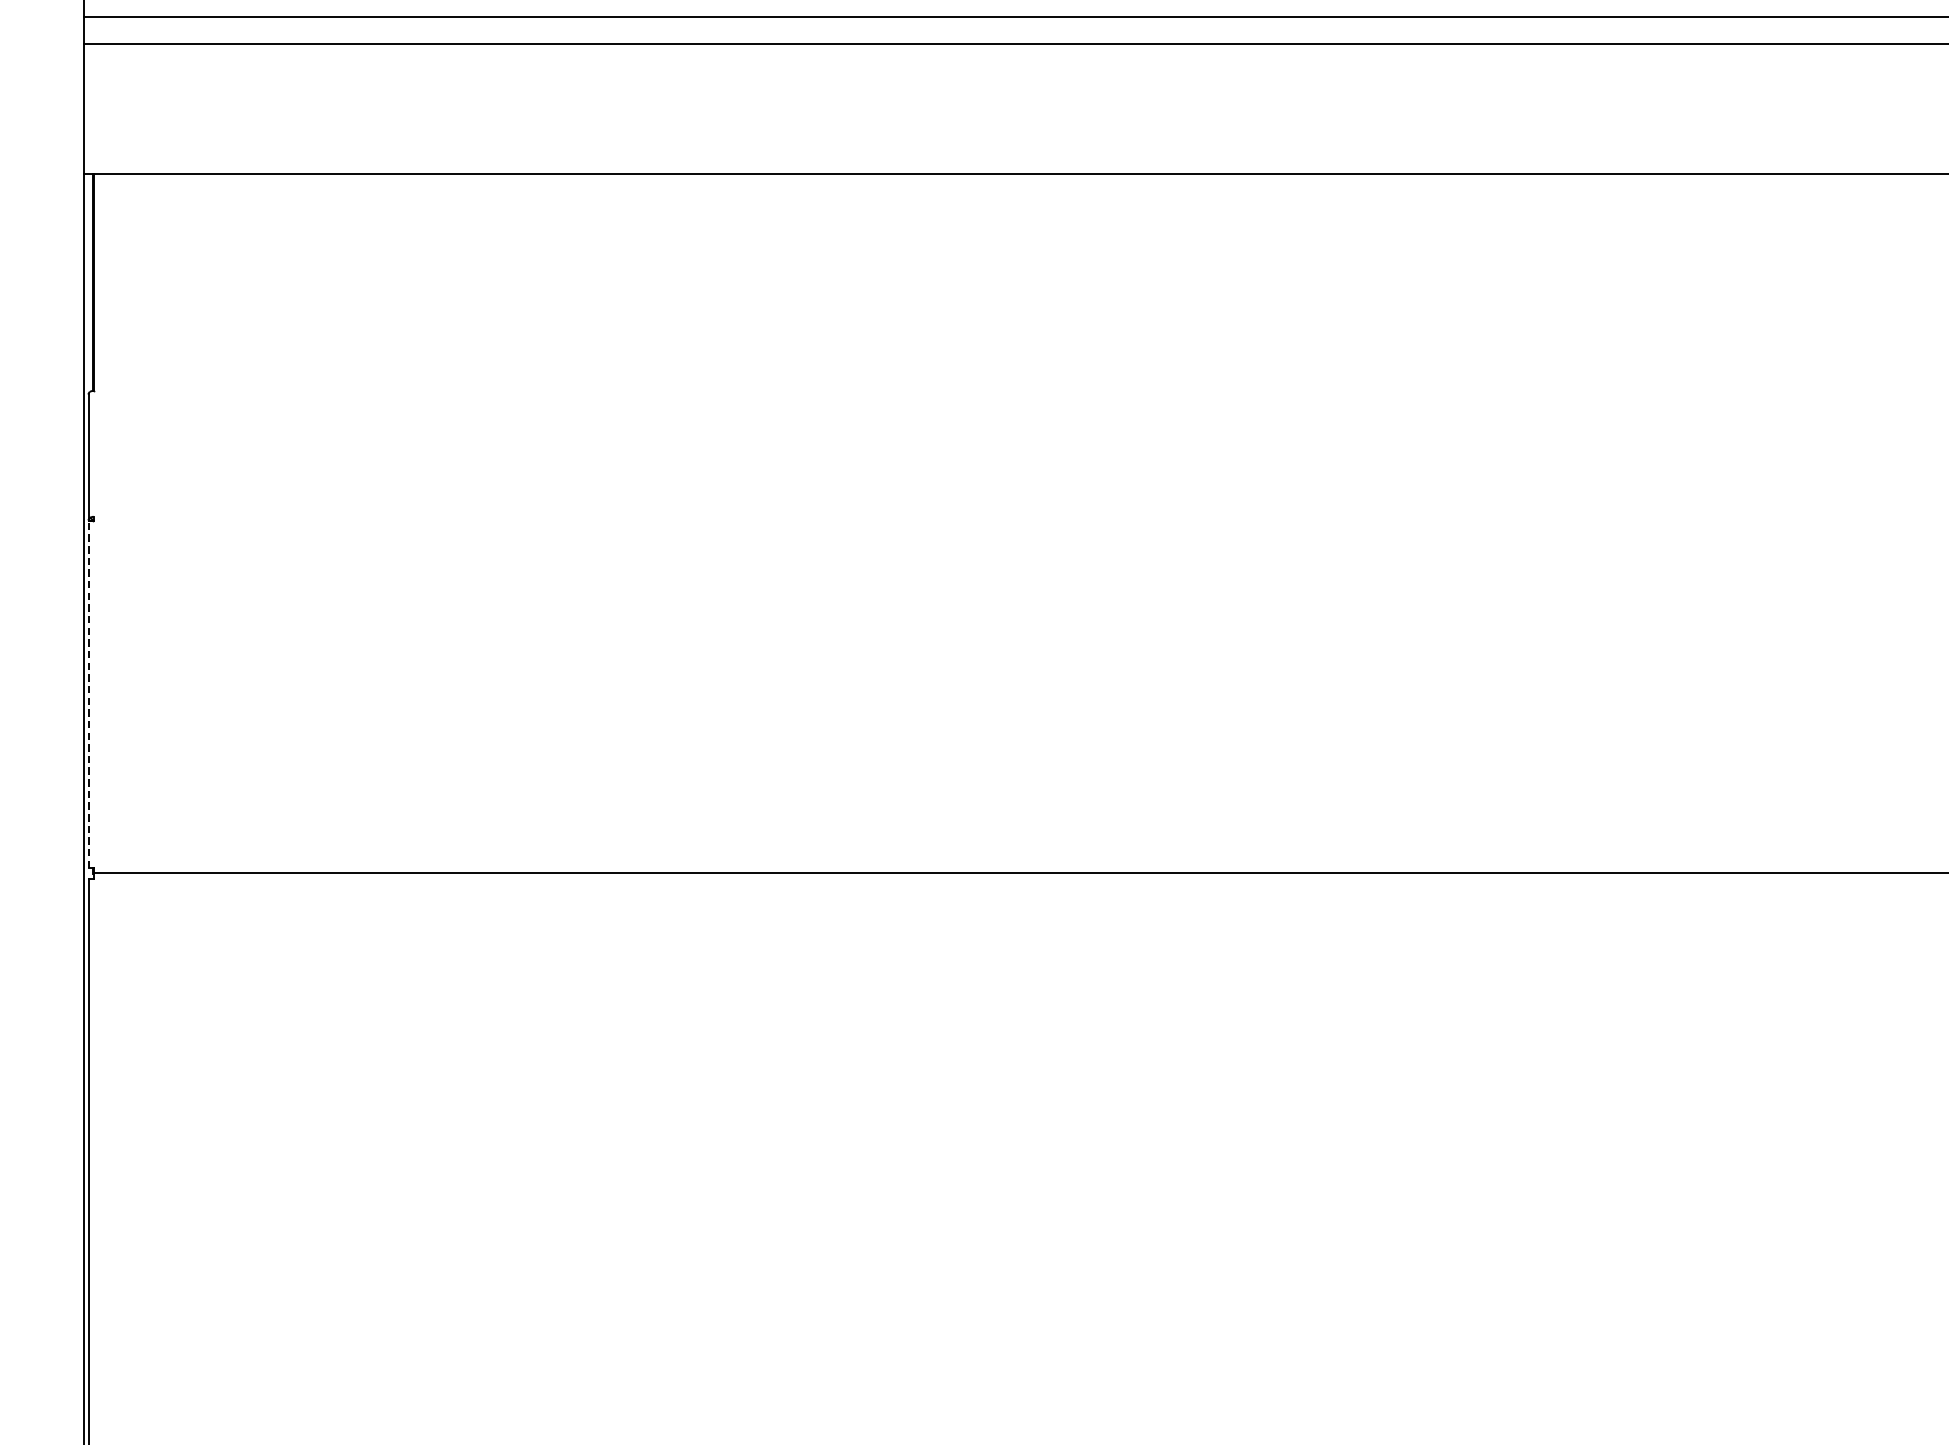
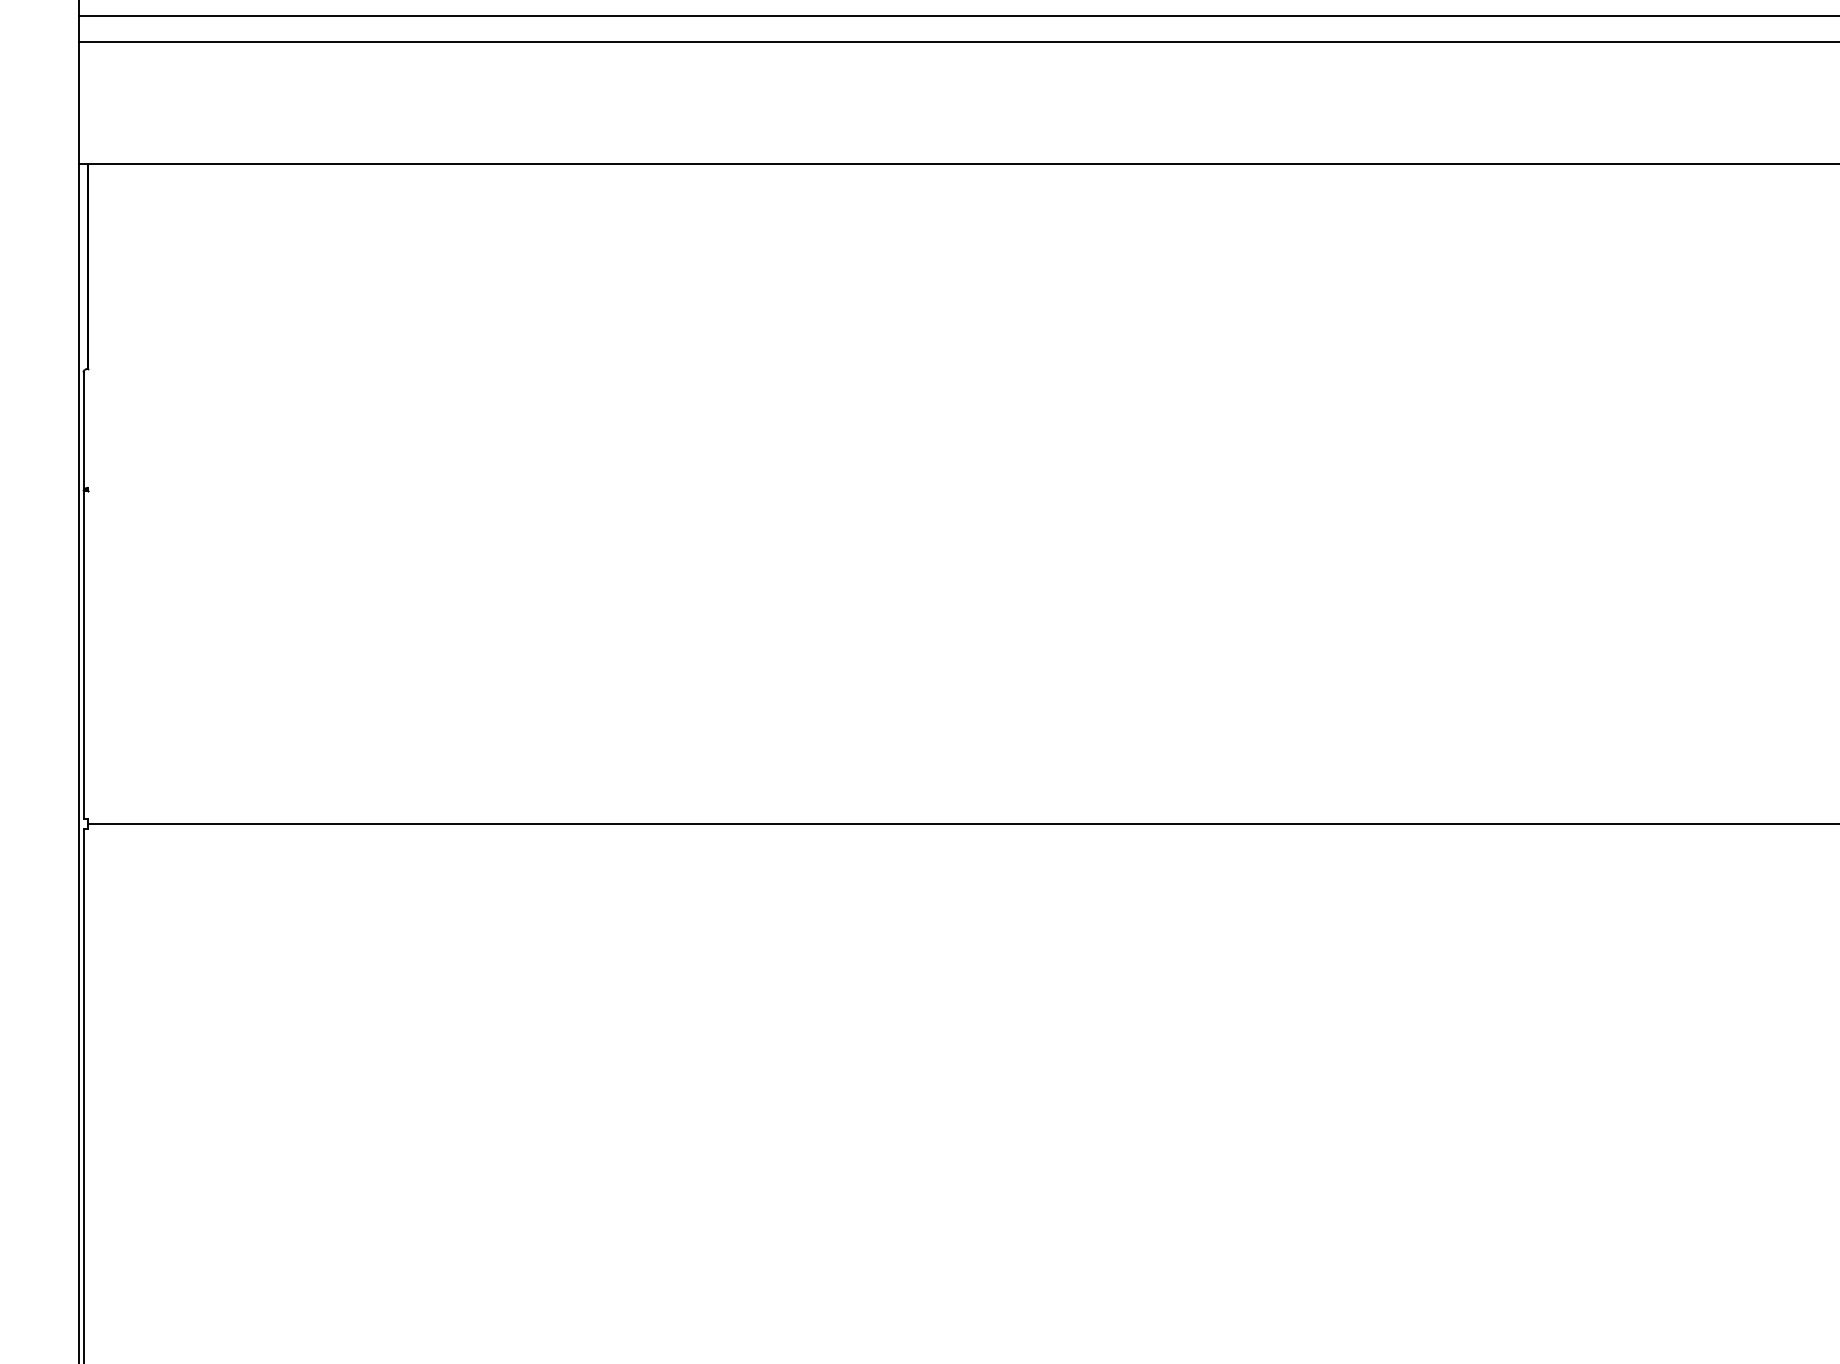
line: (88, 693) -> (83, 654), dashed -> solid

